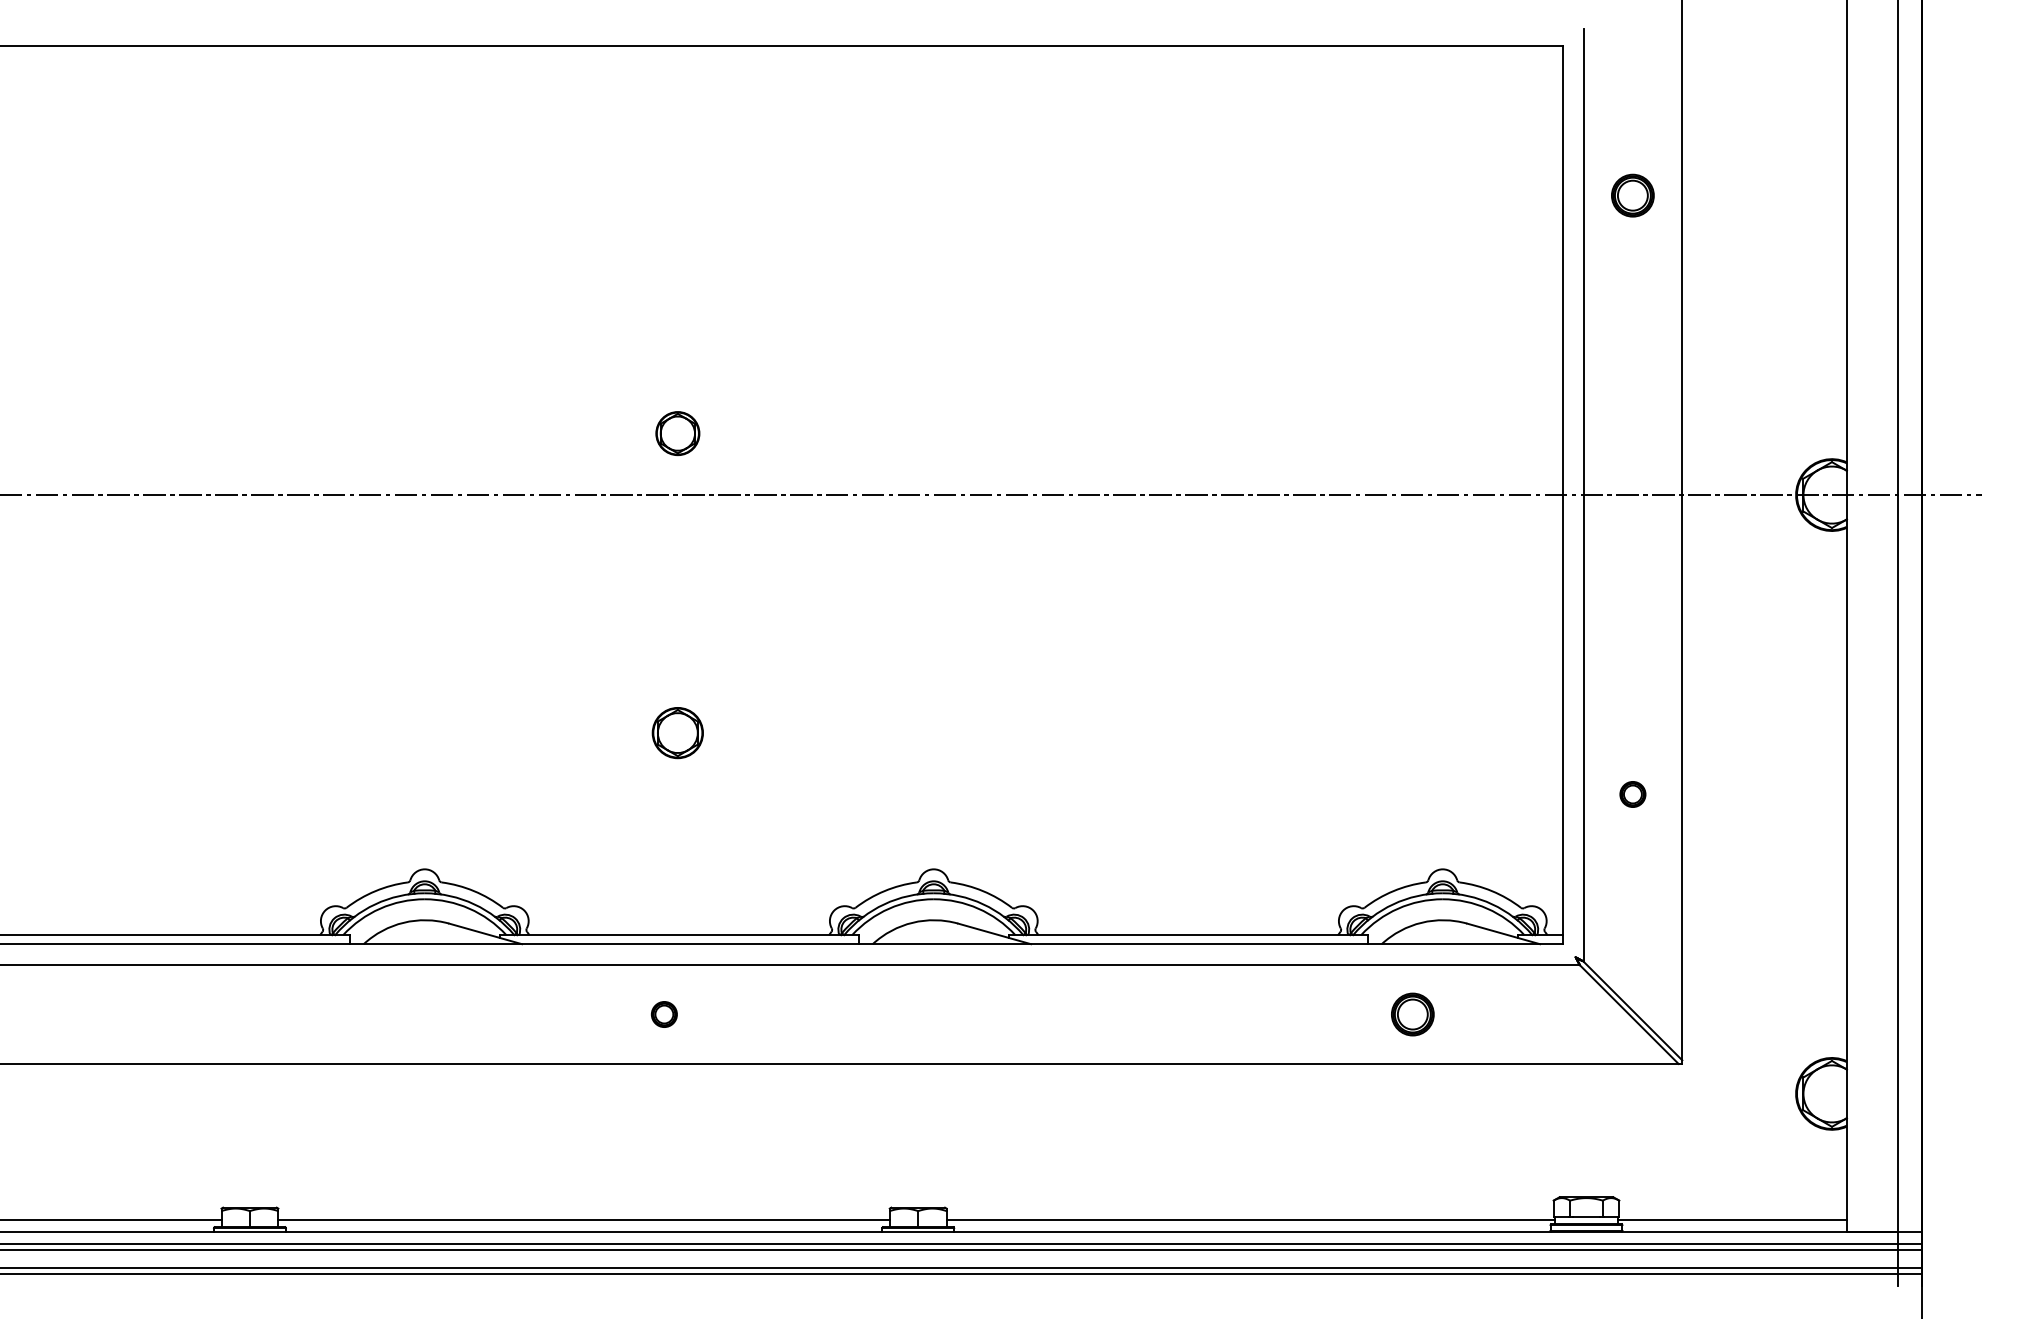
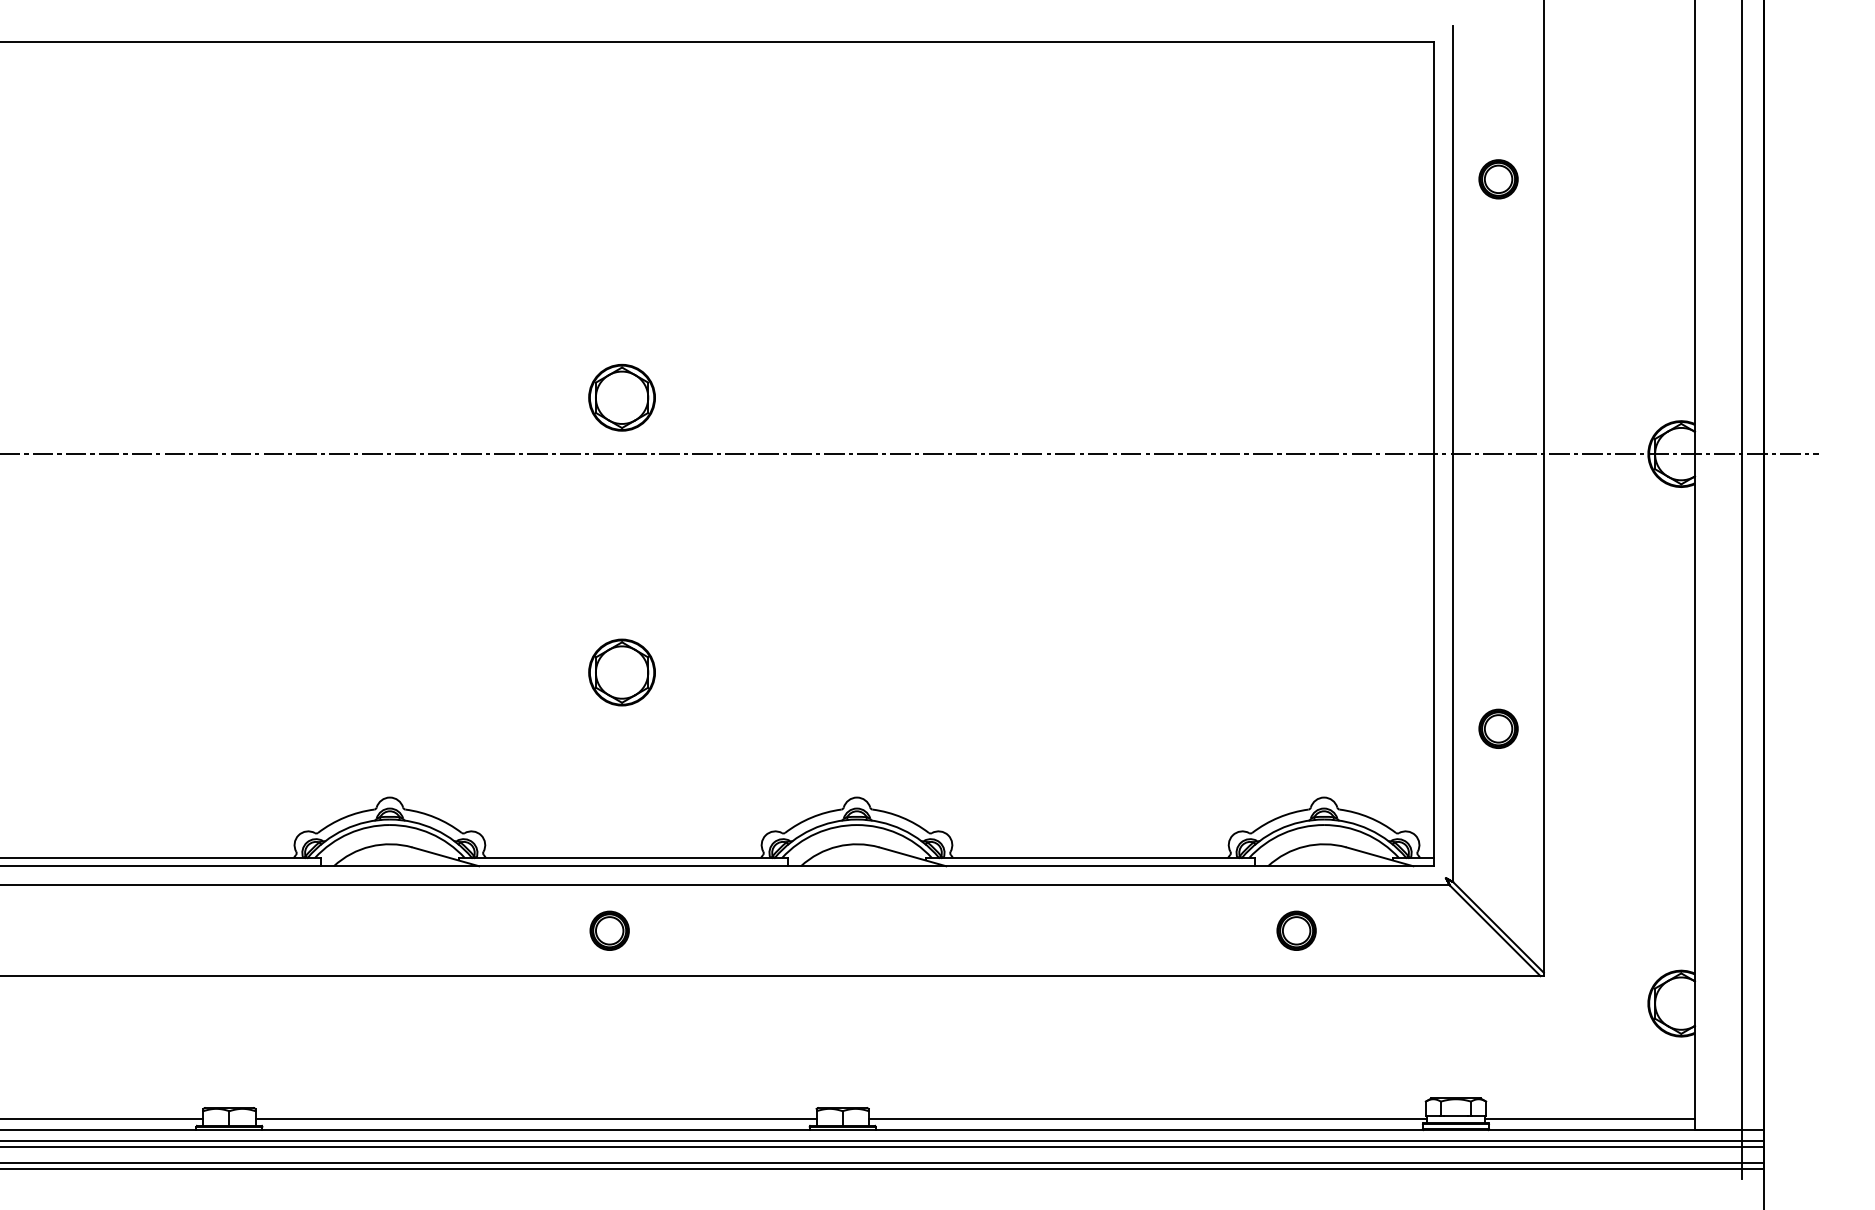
part: (677, 433) -> (621, 397), size x1.67
part: (677, 732) -> (621, 671), size x1.43
part: (1632, 794) -> (1498, 728), size x1.67
part: (664, 1014) -> (609, 930), size x1.67

